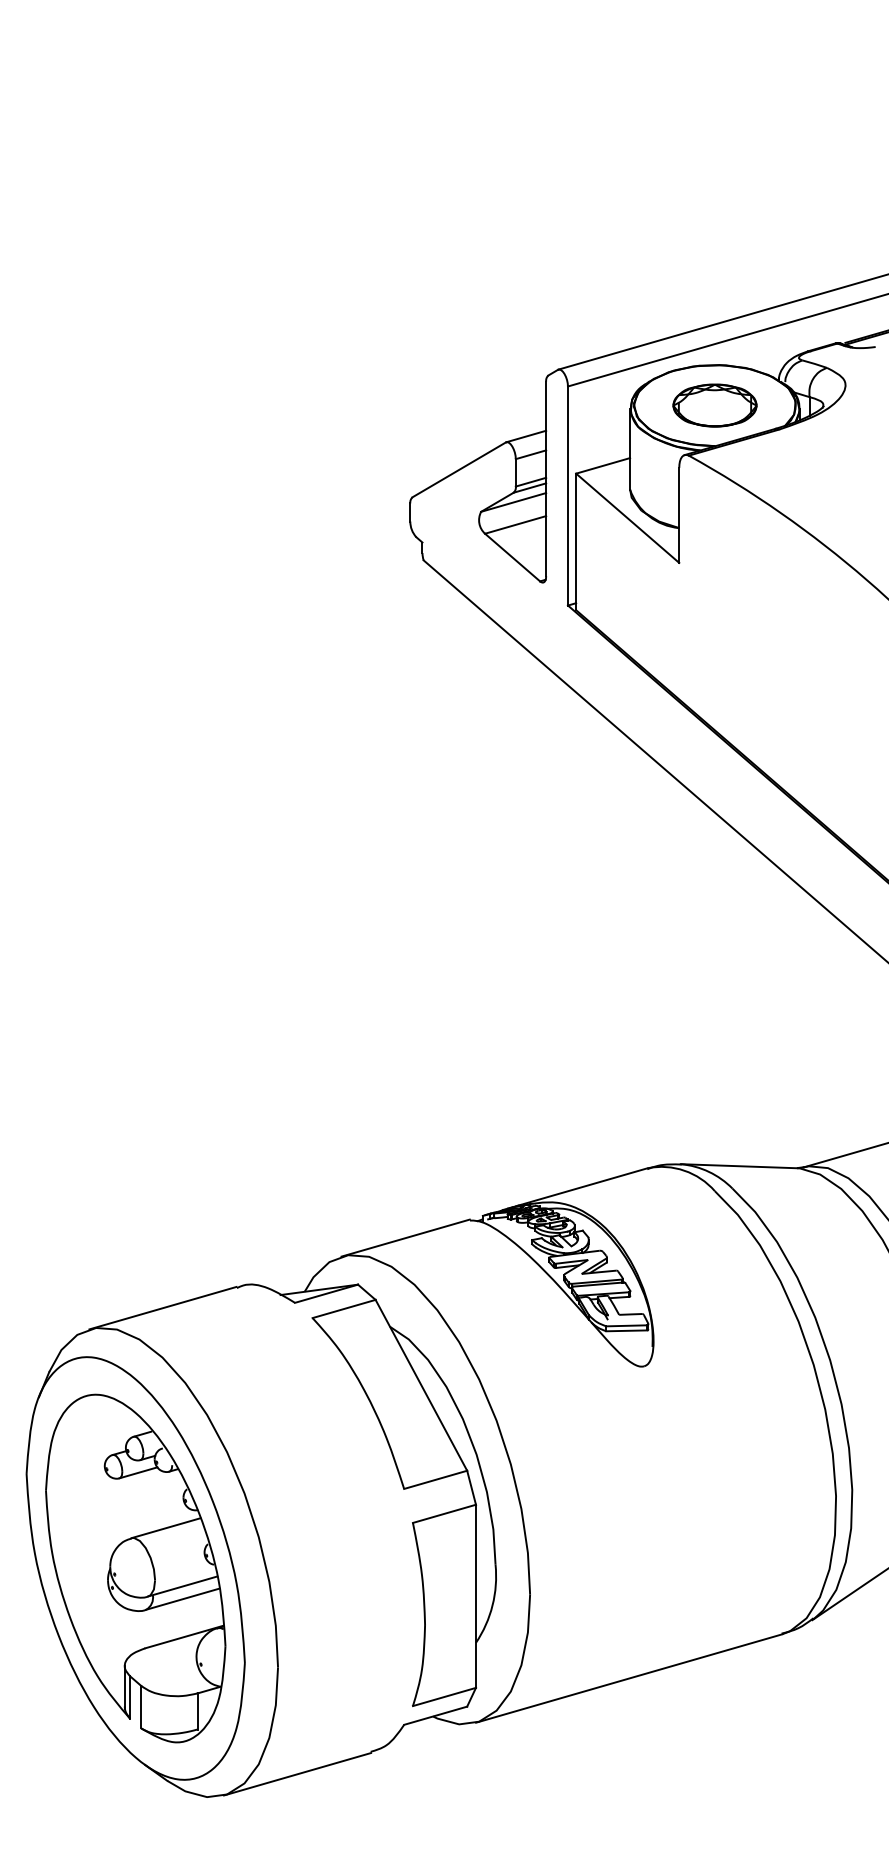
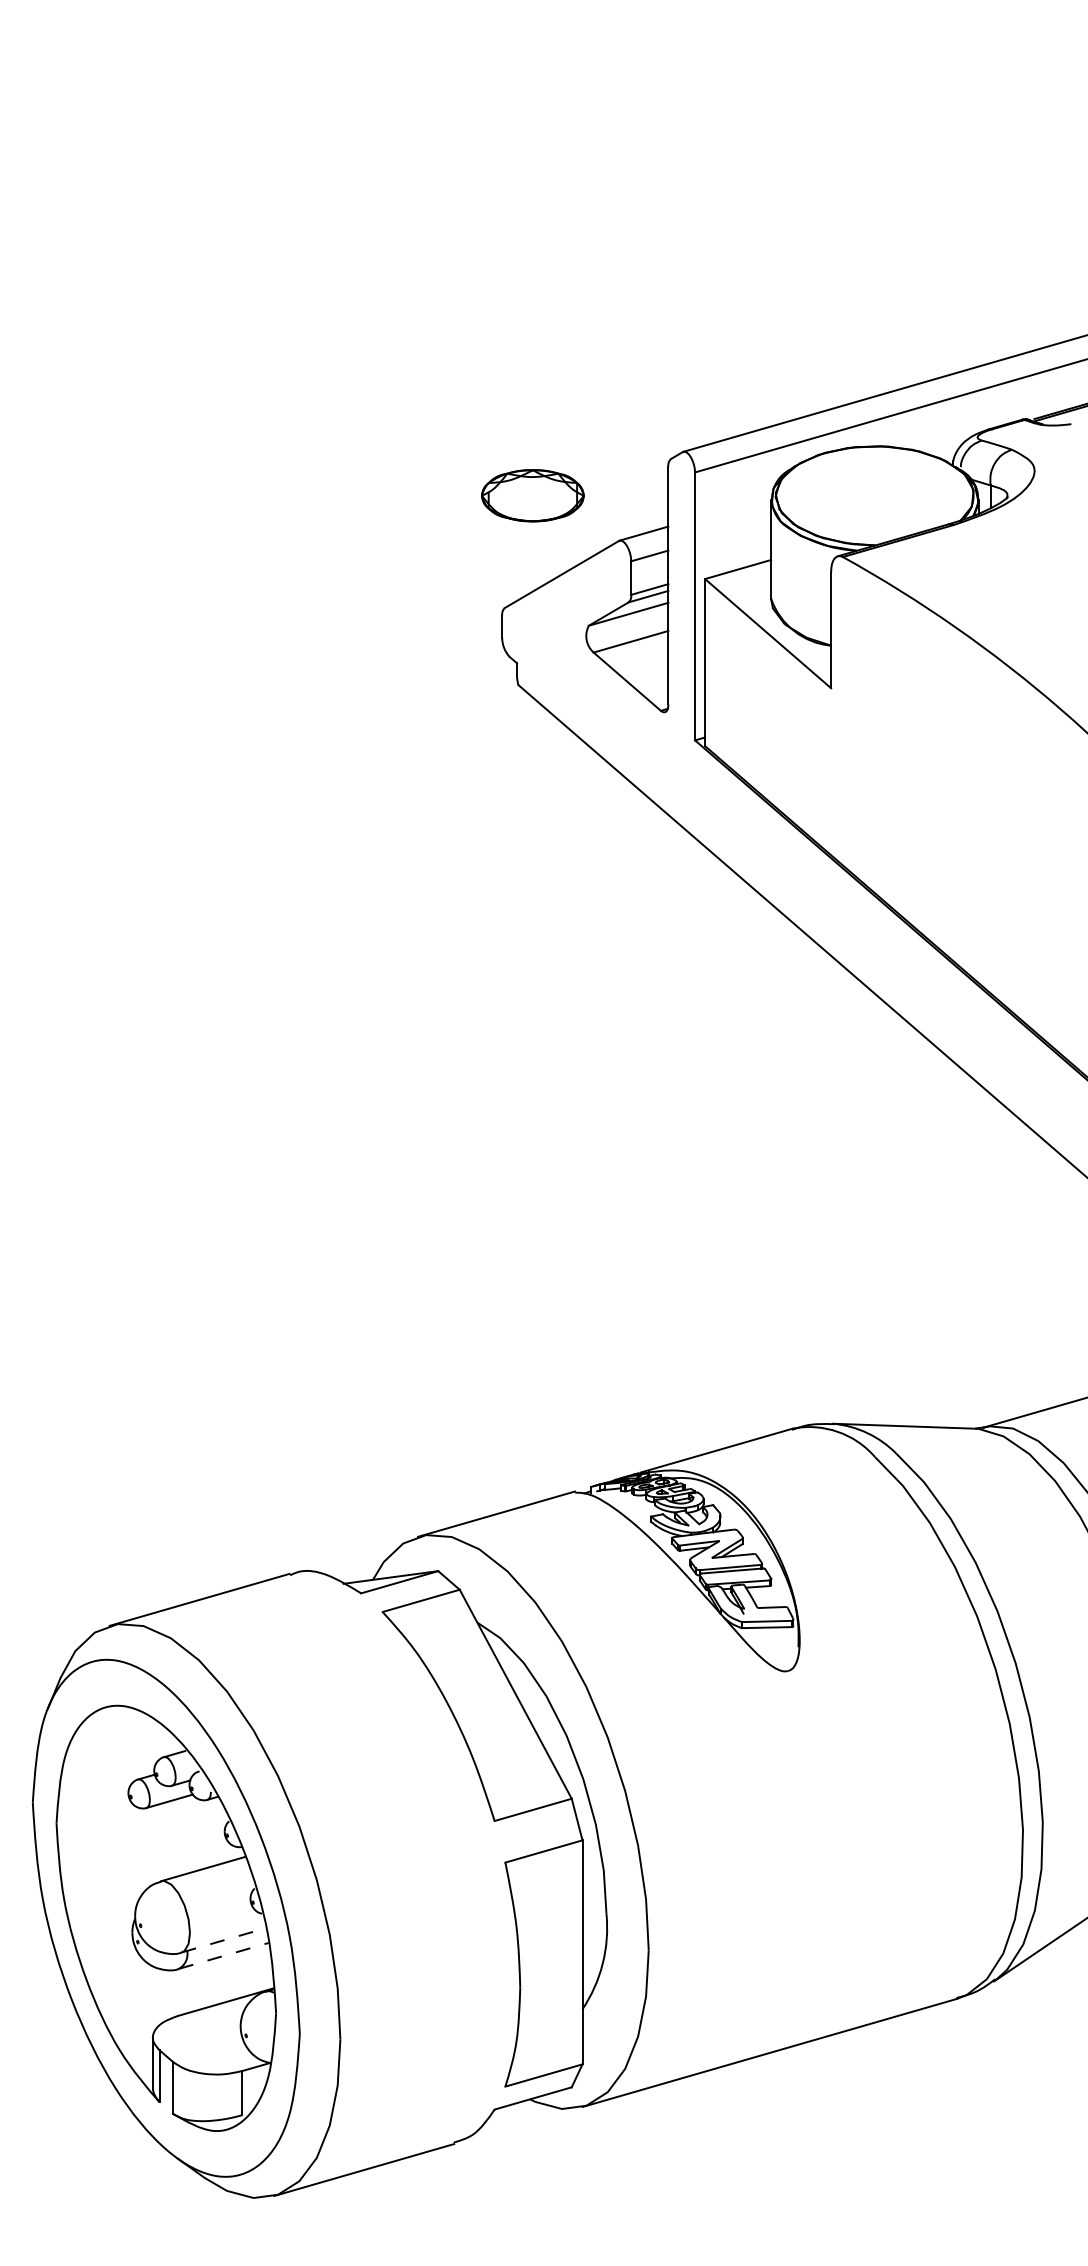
part: (714, 405) -> (532, 495), moved
line: (182, 1586) -> (223, 1940), solid -> dashed
line: (182, 1598) -> (223, 1955), solid -> dashed

